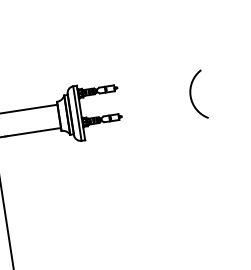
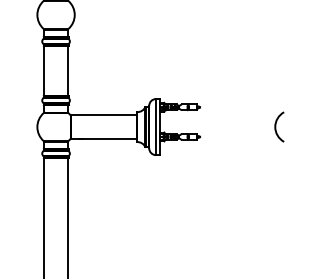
part: (197, 94) -> (279, 126), size x0.6

